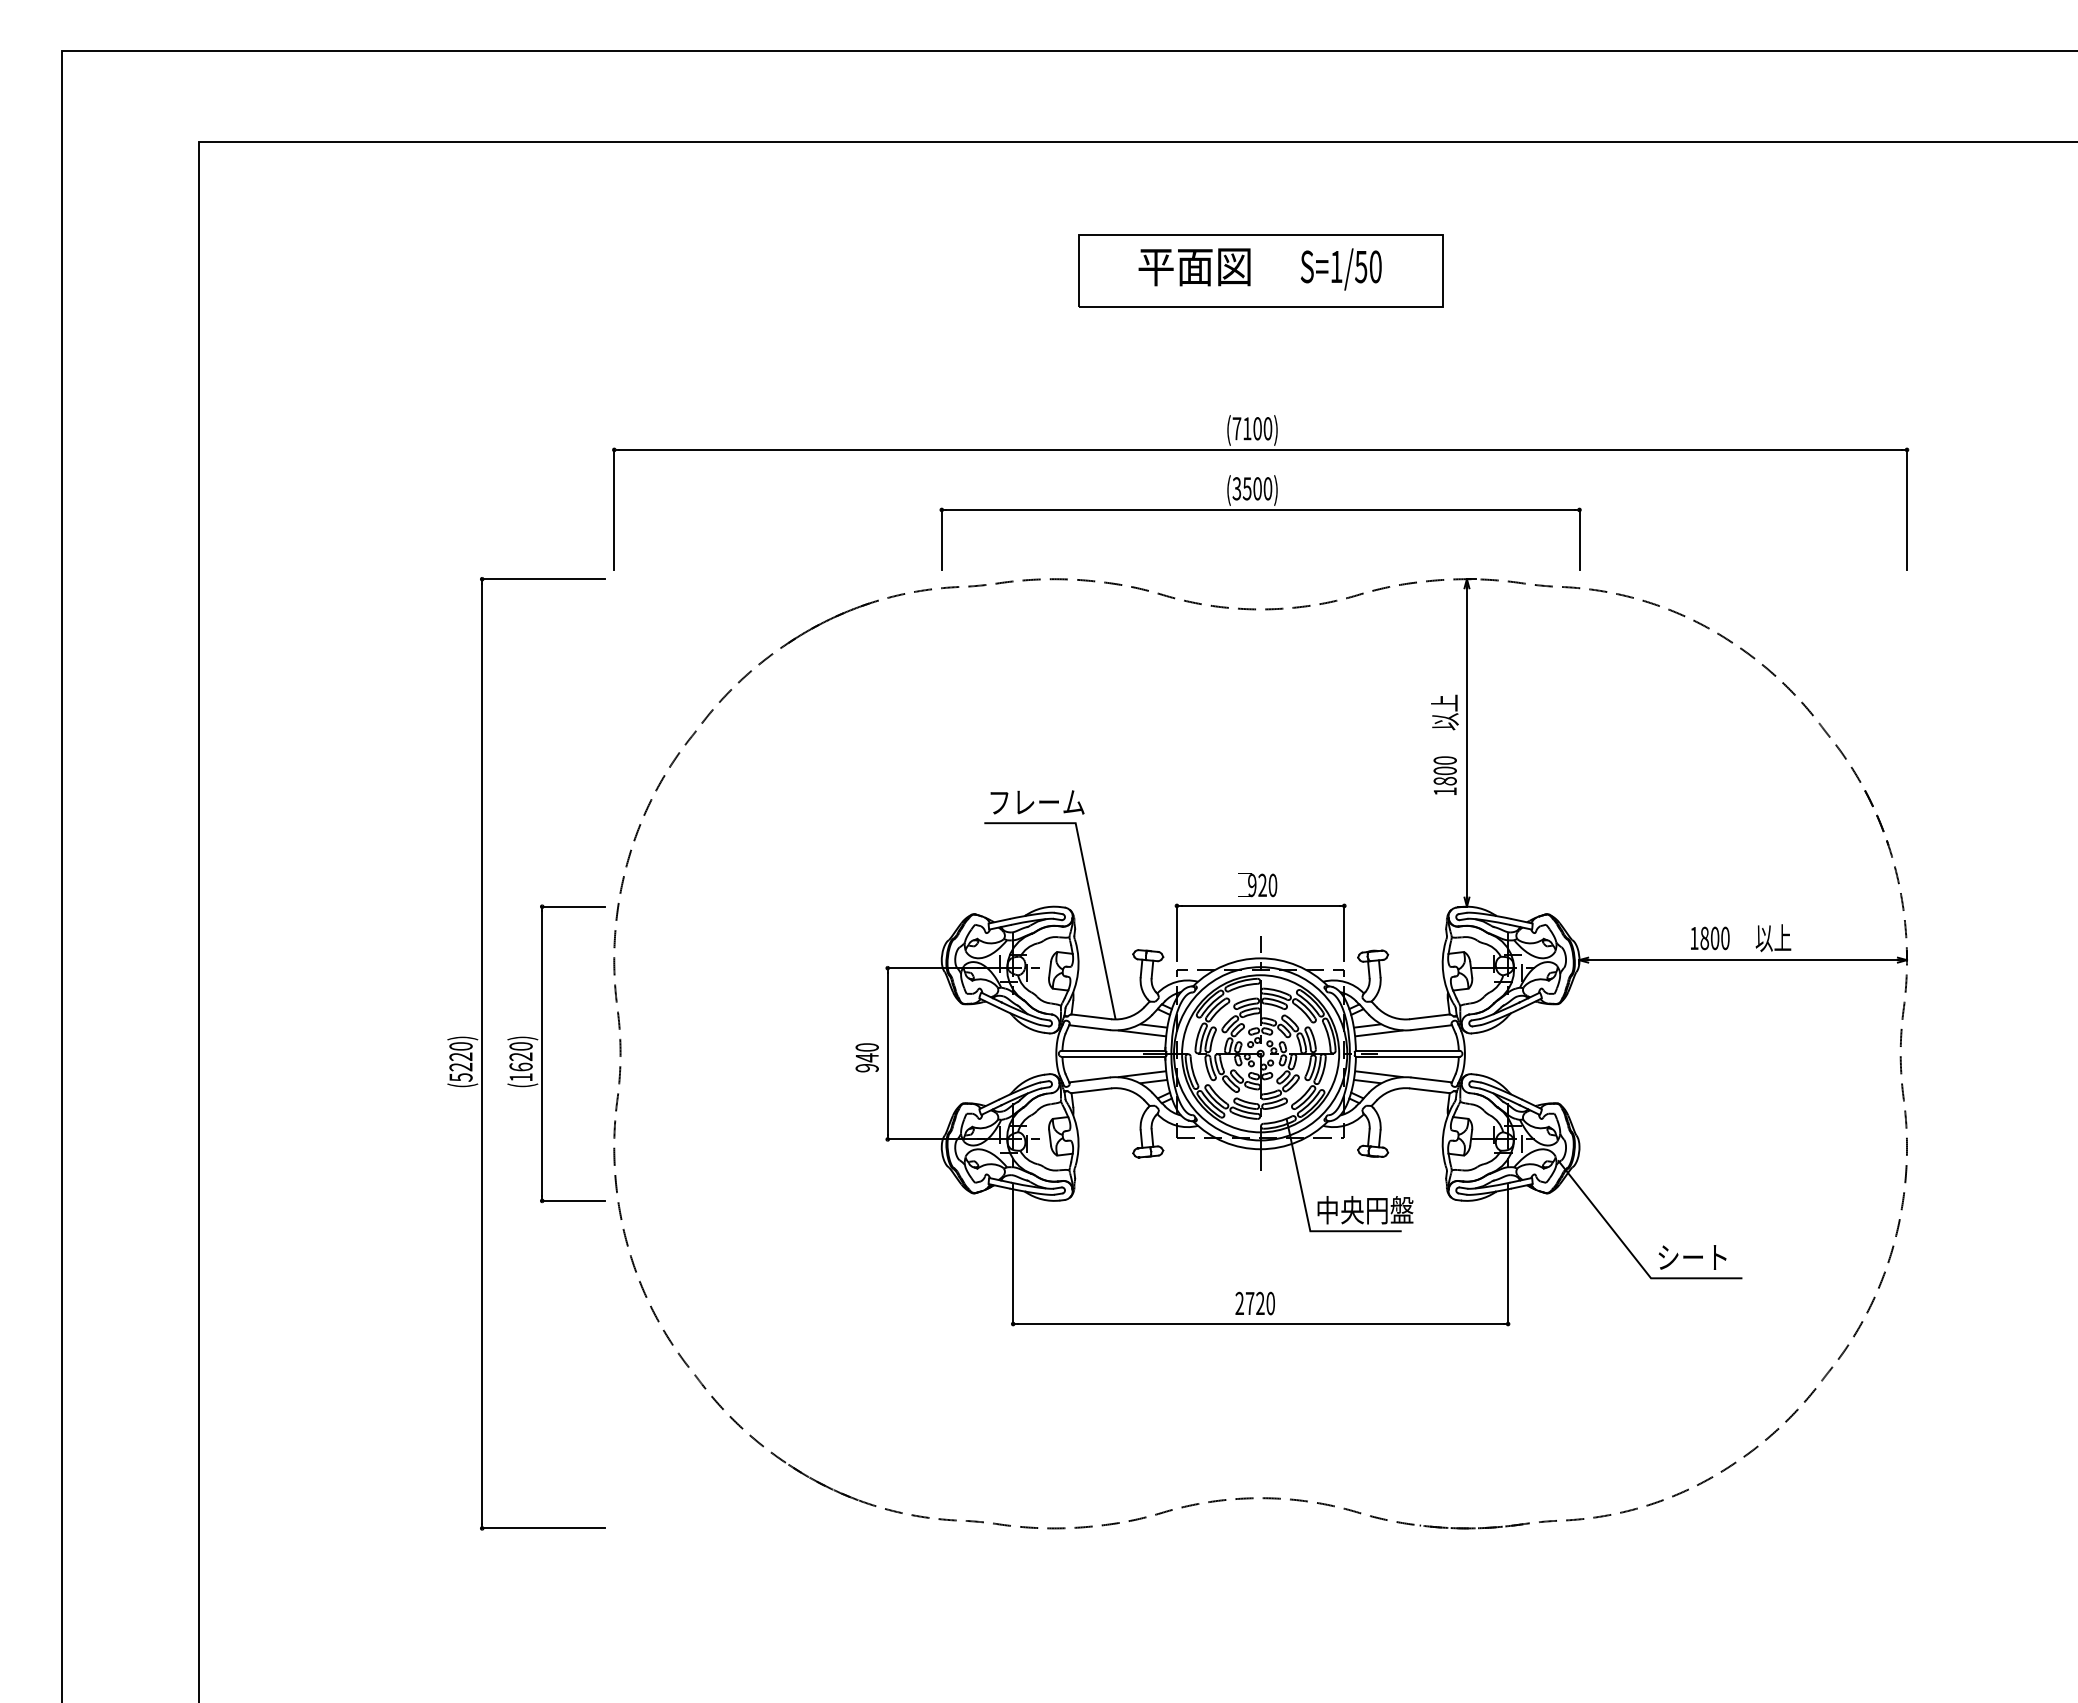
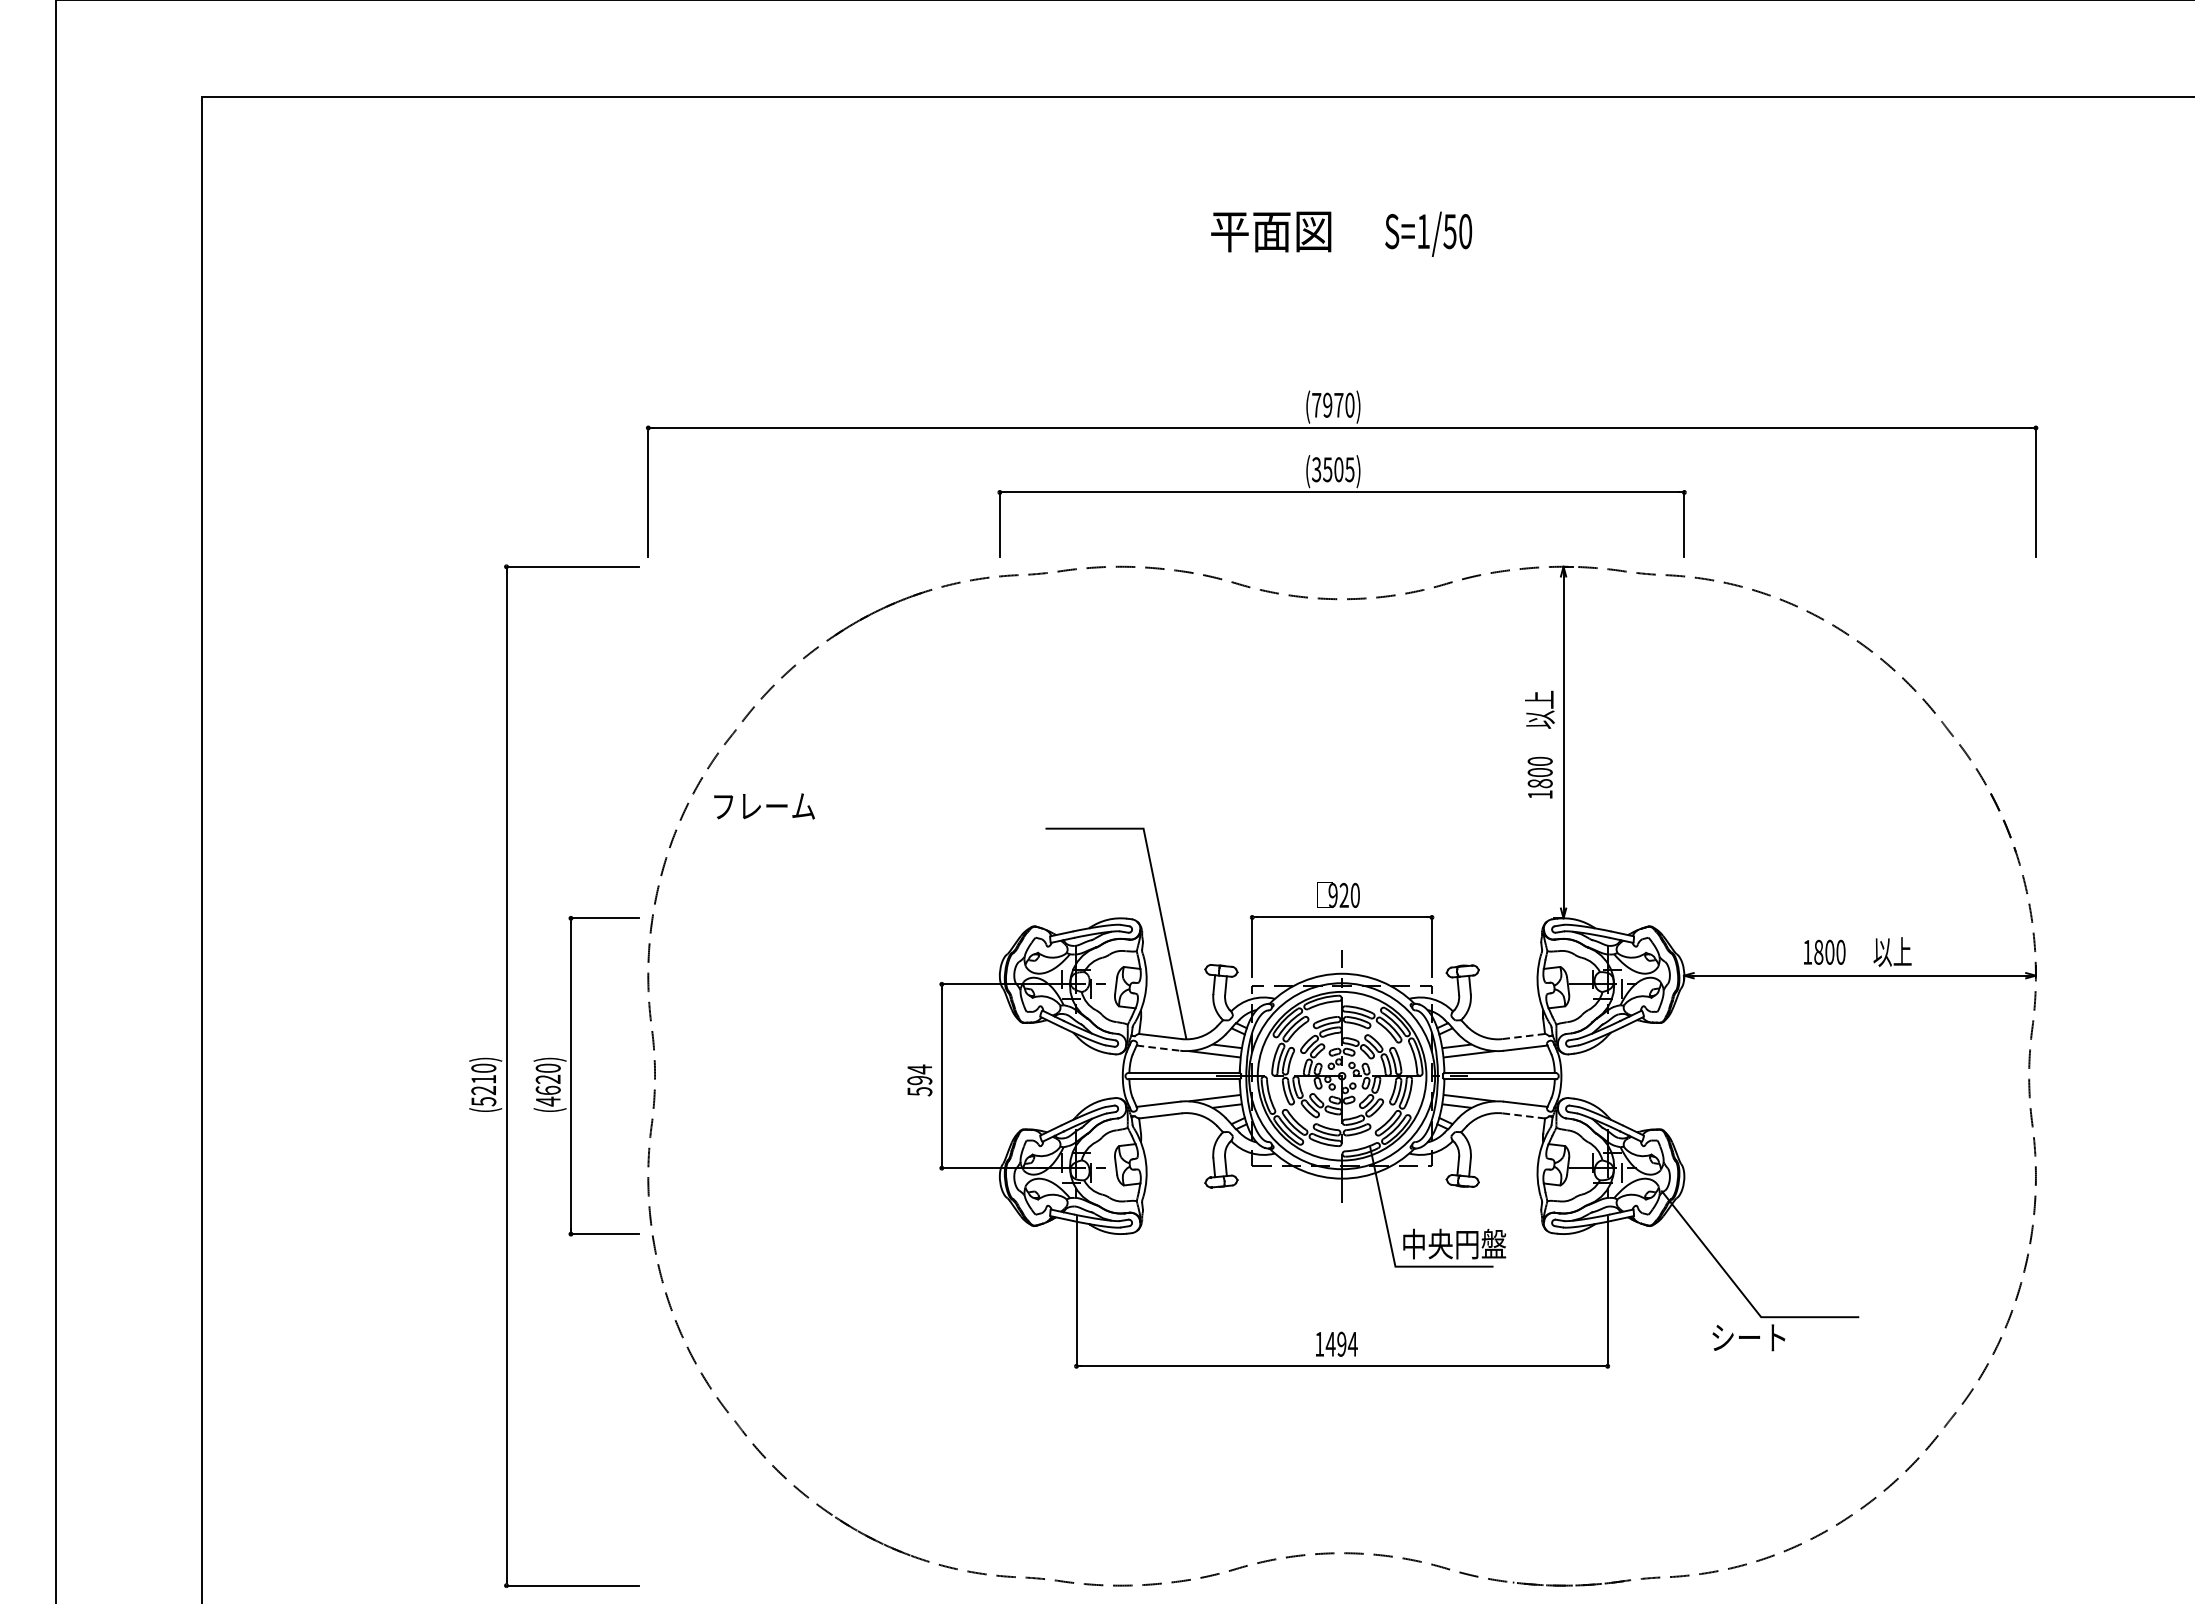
part: (1260, 270) -> (1341, 235), removed
text: (1252, 428) -> (1333, 405), (7100) -> (7970)
text: (1267, 488) -> (1349, 469), (3500) -> (3505)
text: (1037, 802) -> (764, 806), moved
line: (1430, 1016) -> (1524, 1036), solid -> dashed
line: (1090, 1027) -> (1159, 1047), solid -> dashed
text: (460, 1056) -> (483, 1079), (5220) -> (5210)
text: (866, 1057) -> (919, 1080), 940 -> 594
text: (520, 1077) -> (547, 1101), (1620) -> (4620)
line: (1429, 1090) -> (1523, 1115), solid -> dashed
text: (1692, 1257) -> (1748, 1337), moved
text: (1255, 1303) -> (1336, 1344), 2720 -> 1494

